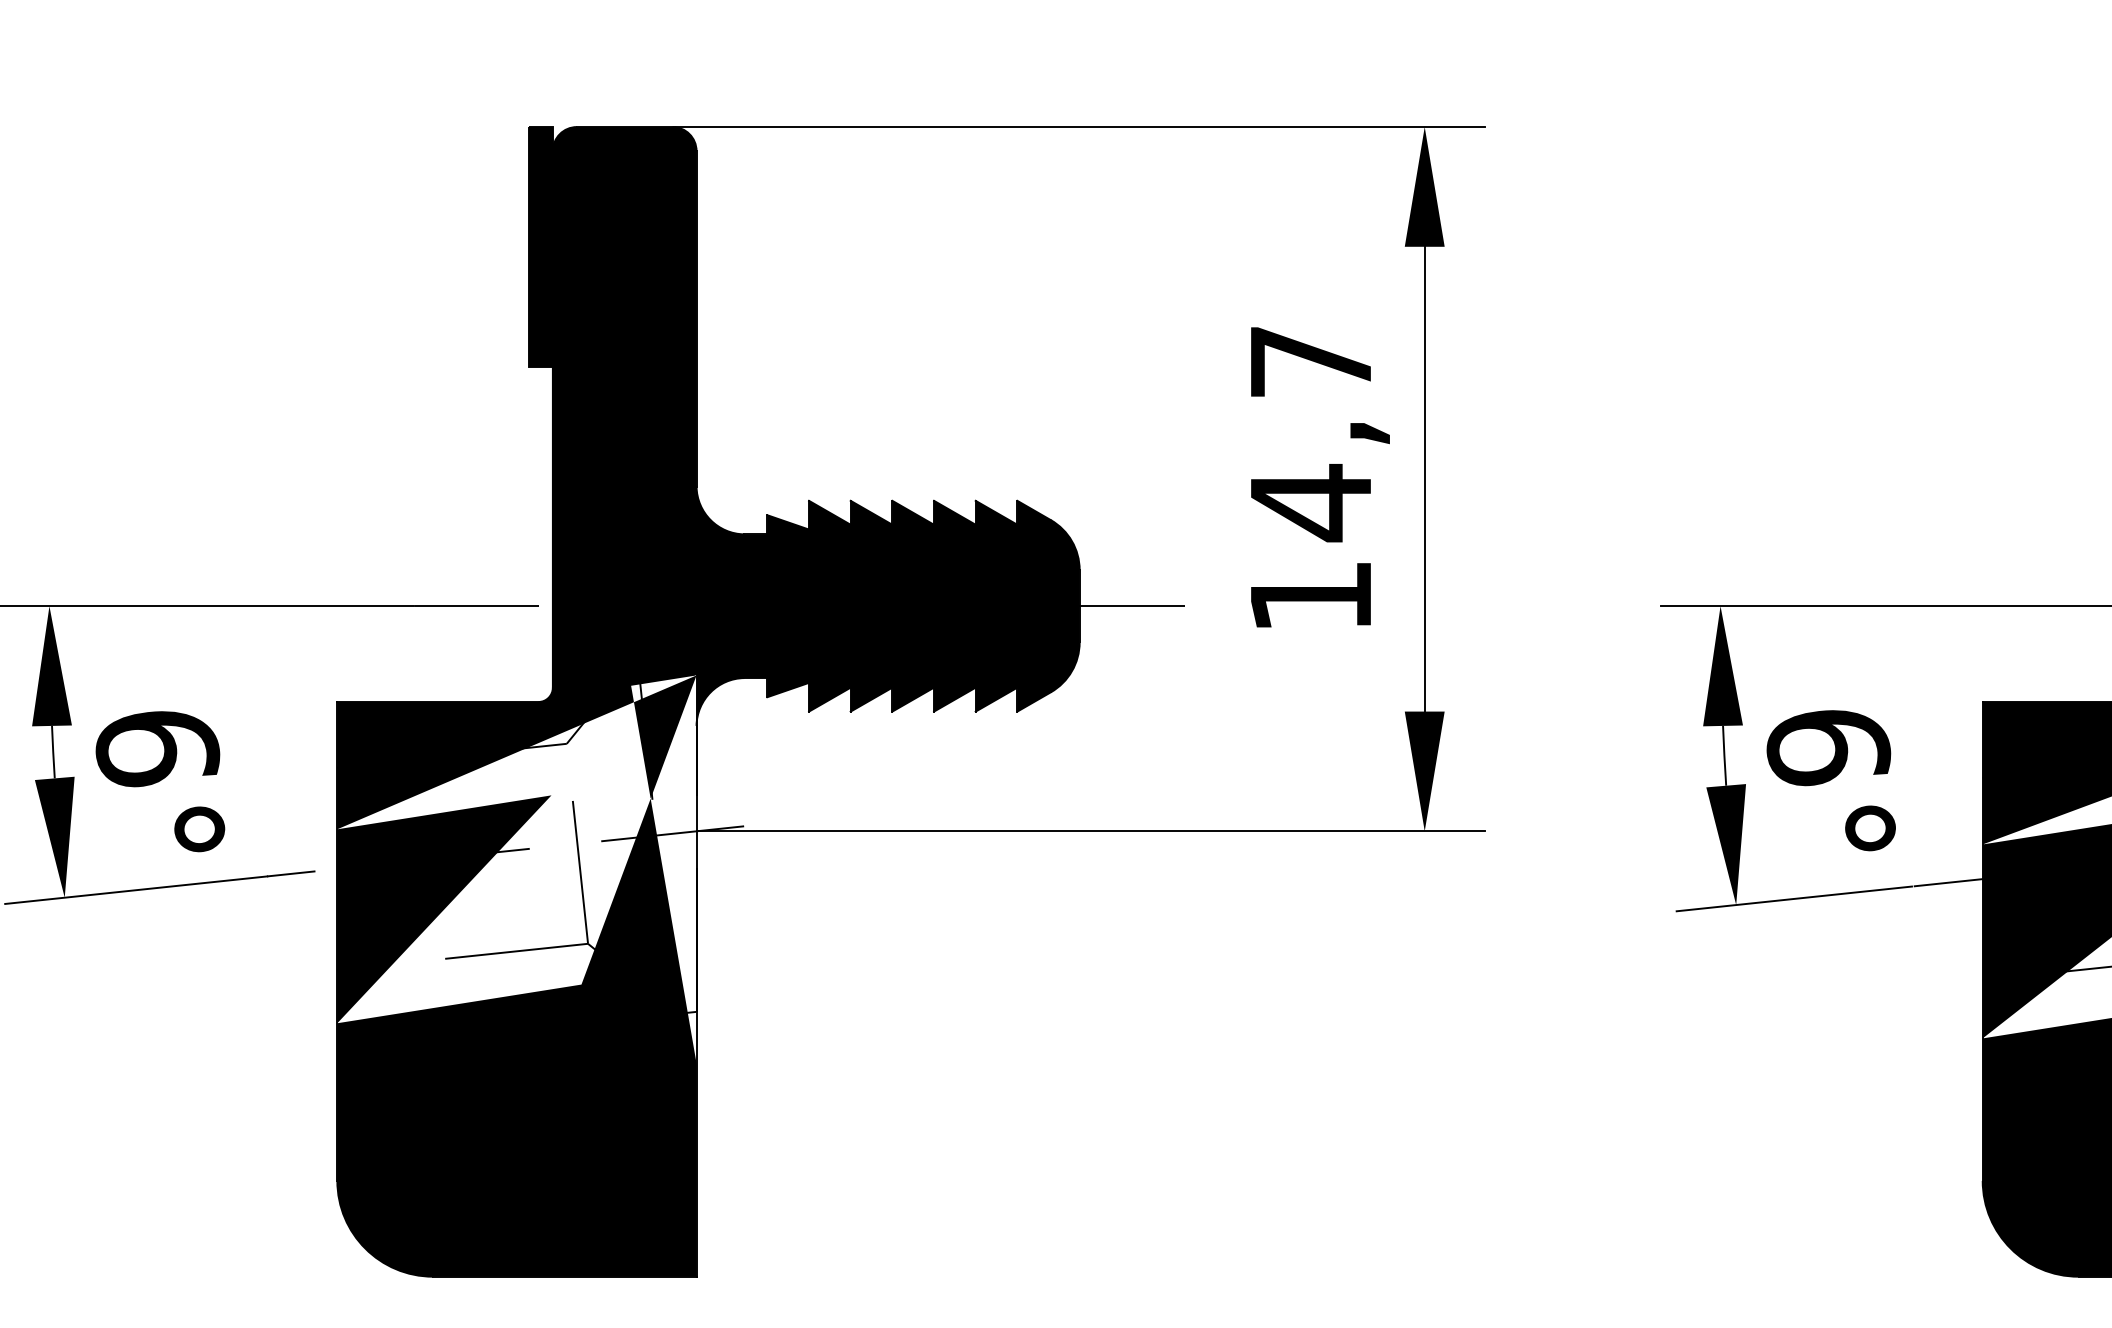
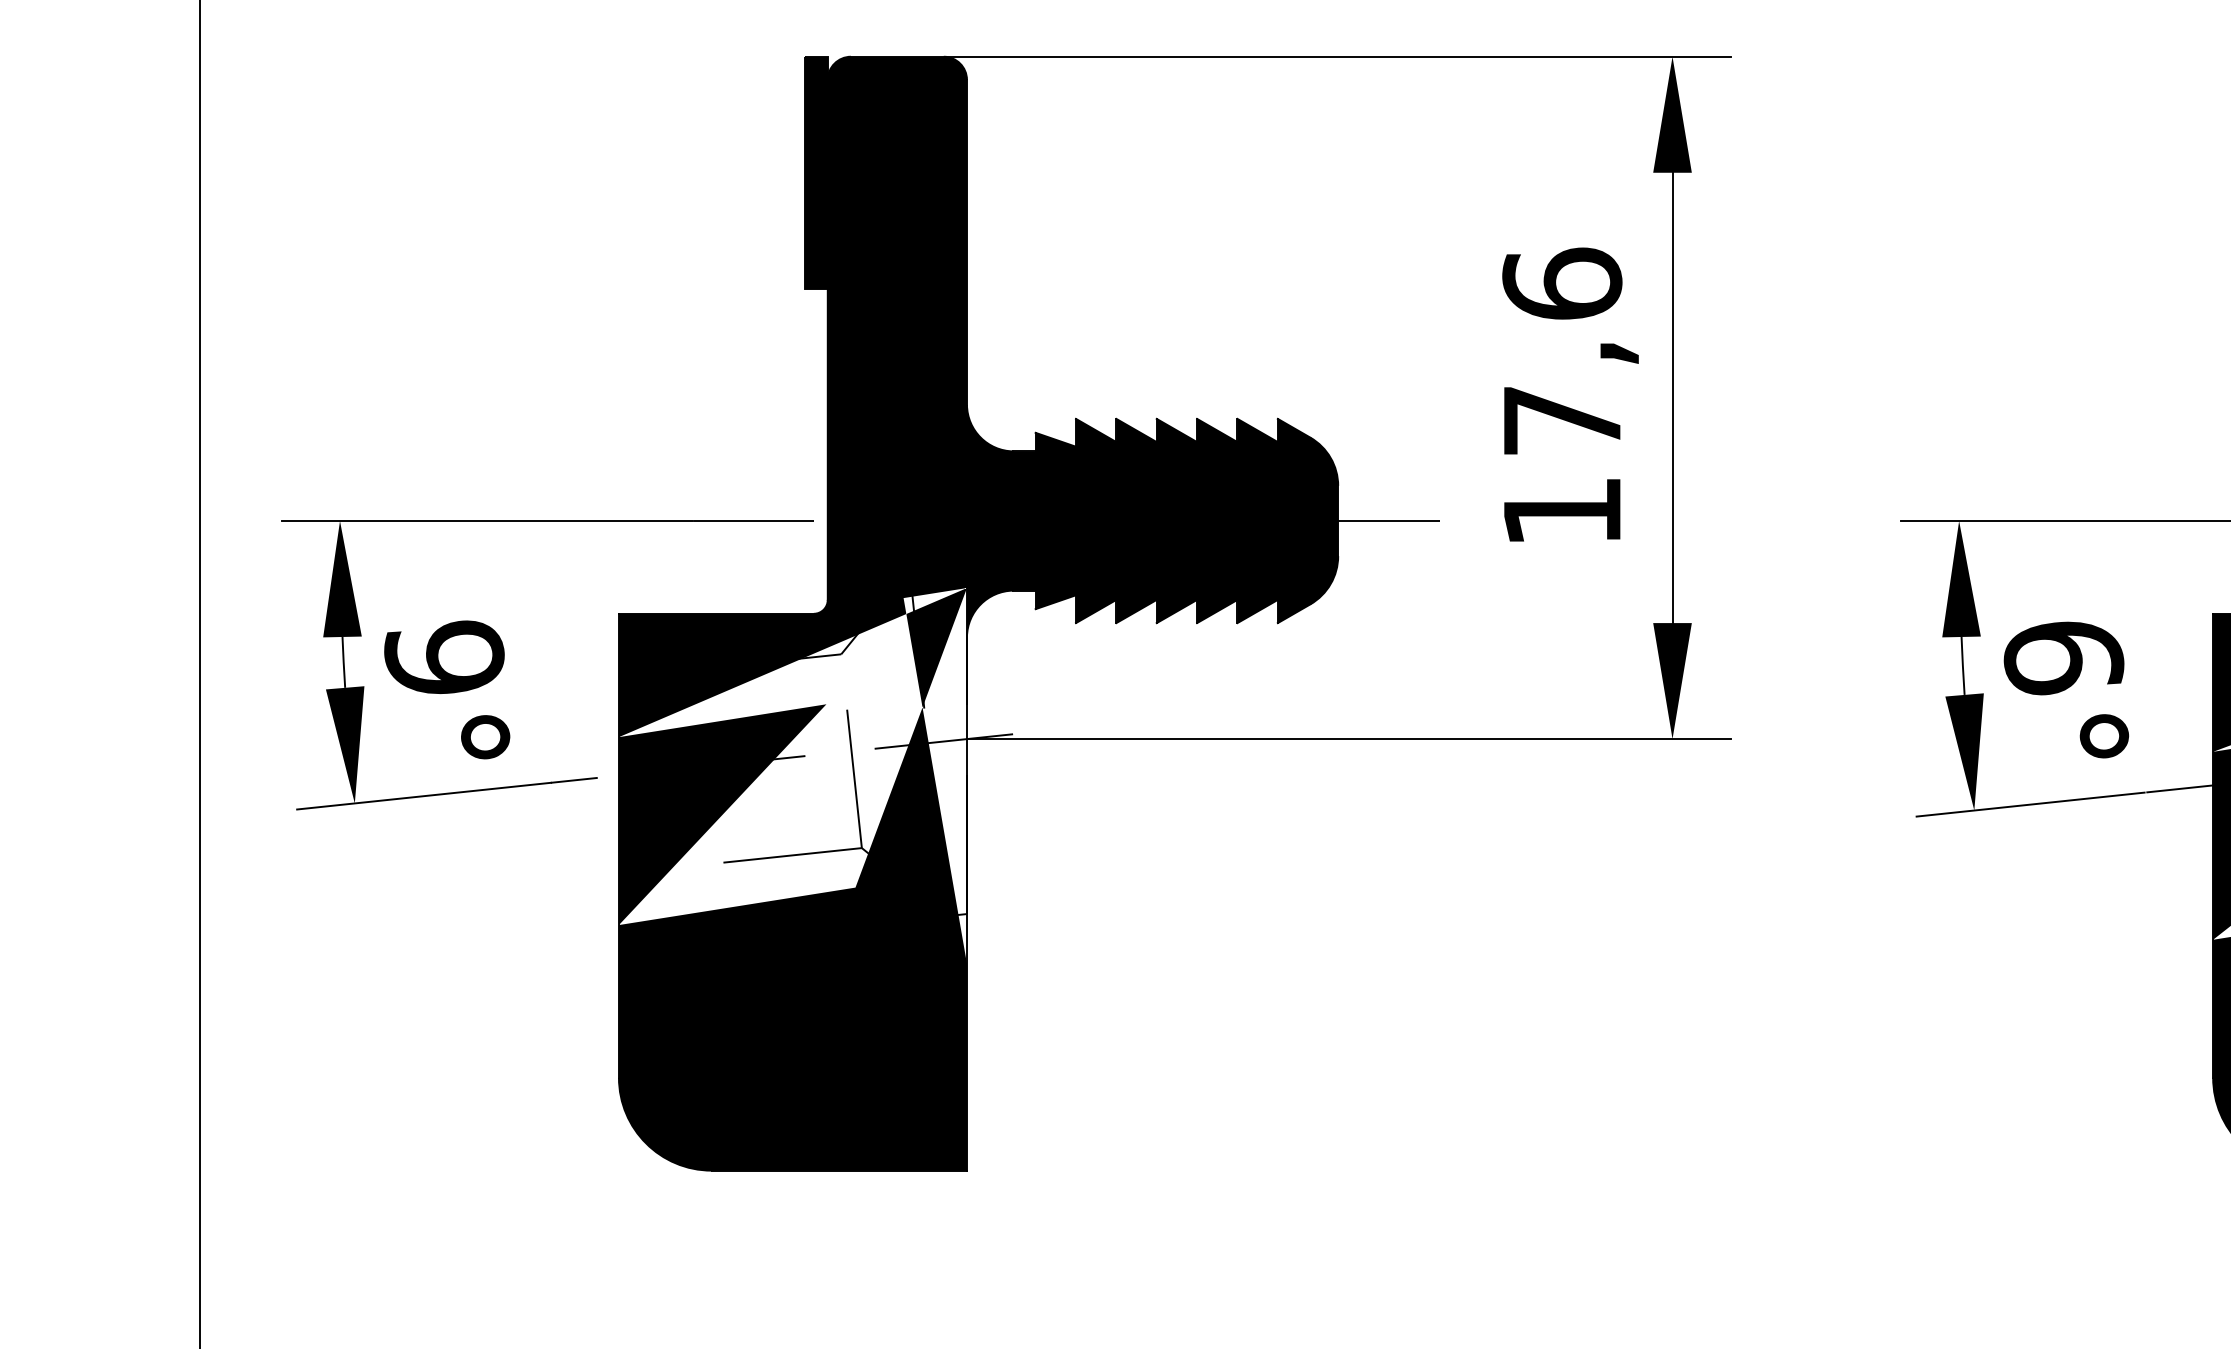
text: (1311, 433) -> (1562, 353), 14,7 -> 17,6
text: (157, 748) -> (444, 658), 6° -> 9°

